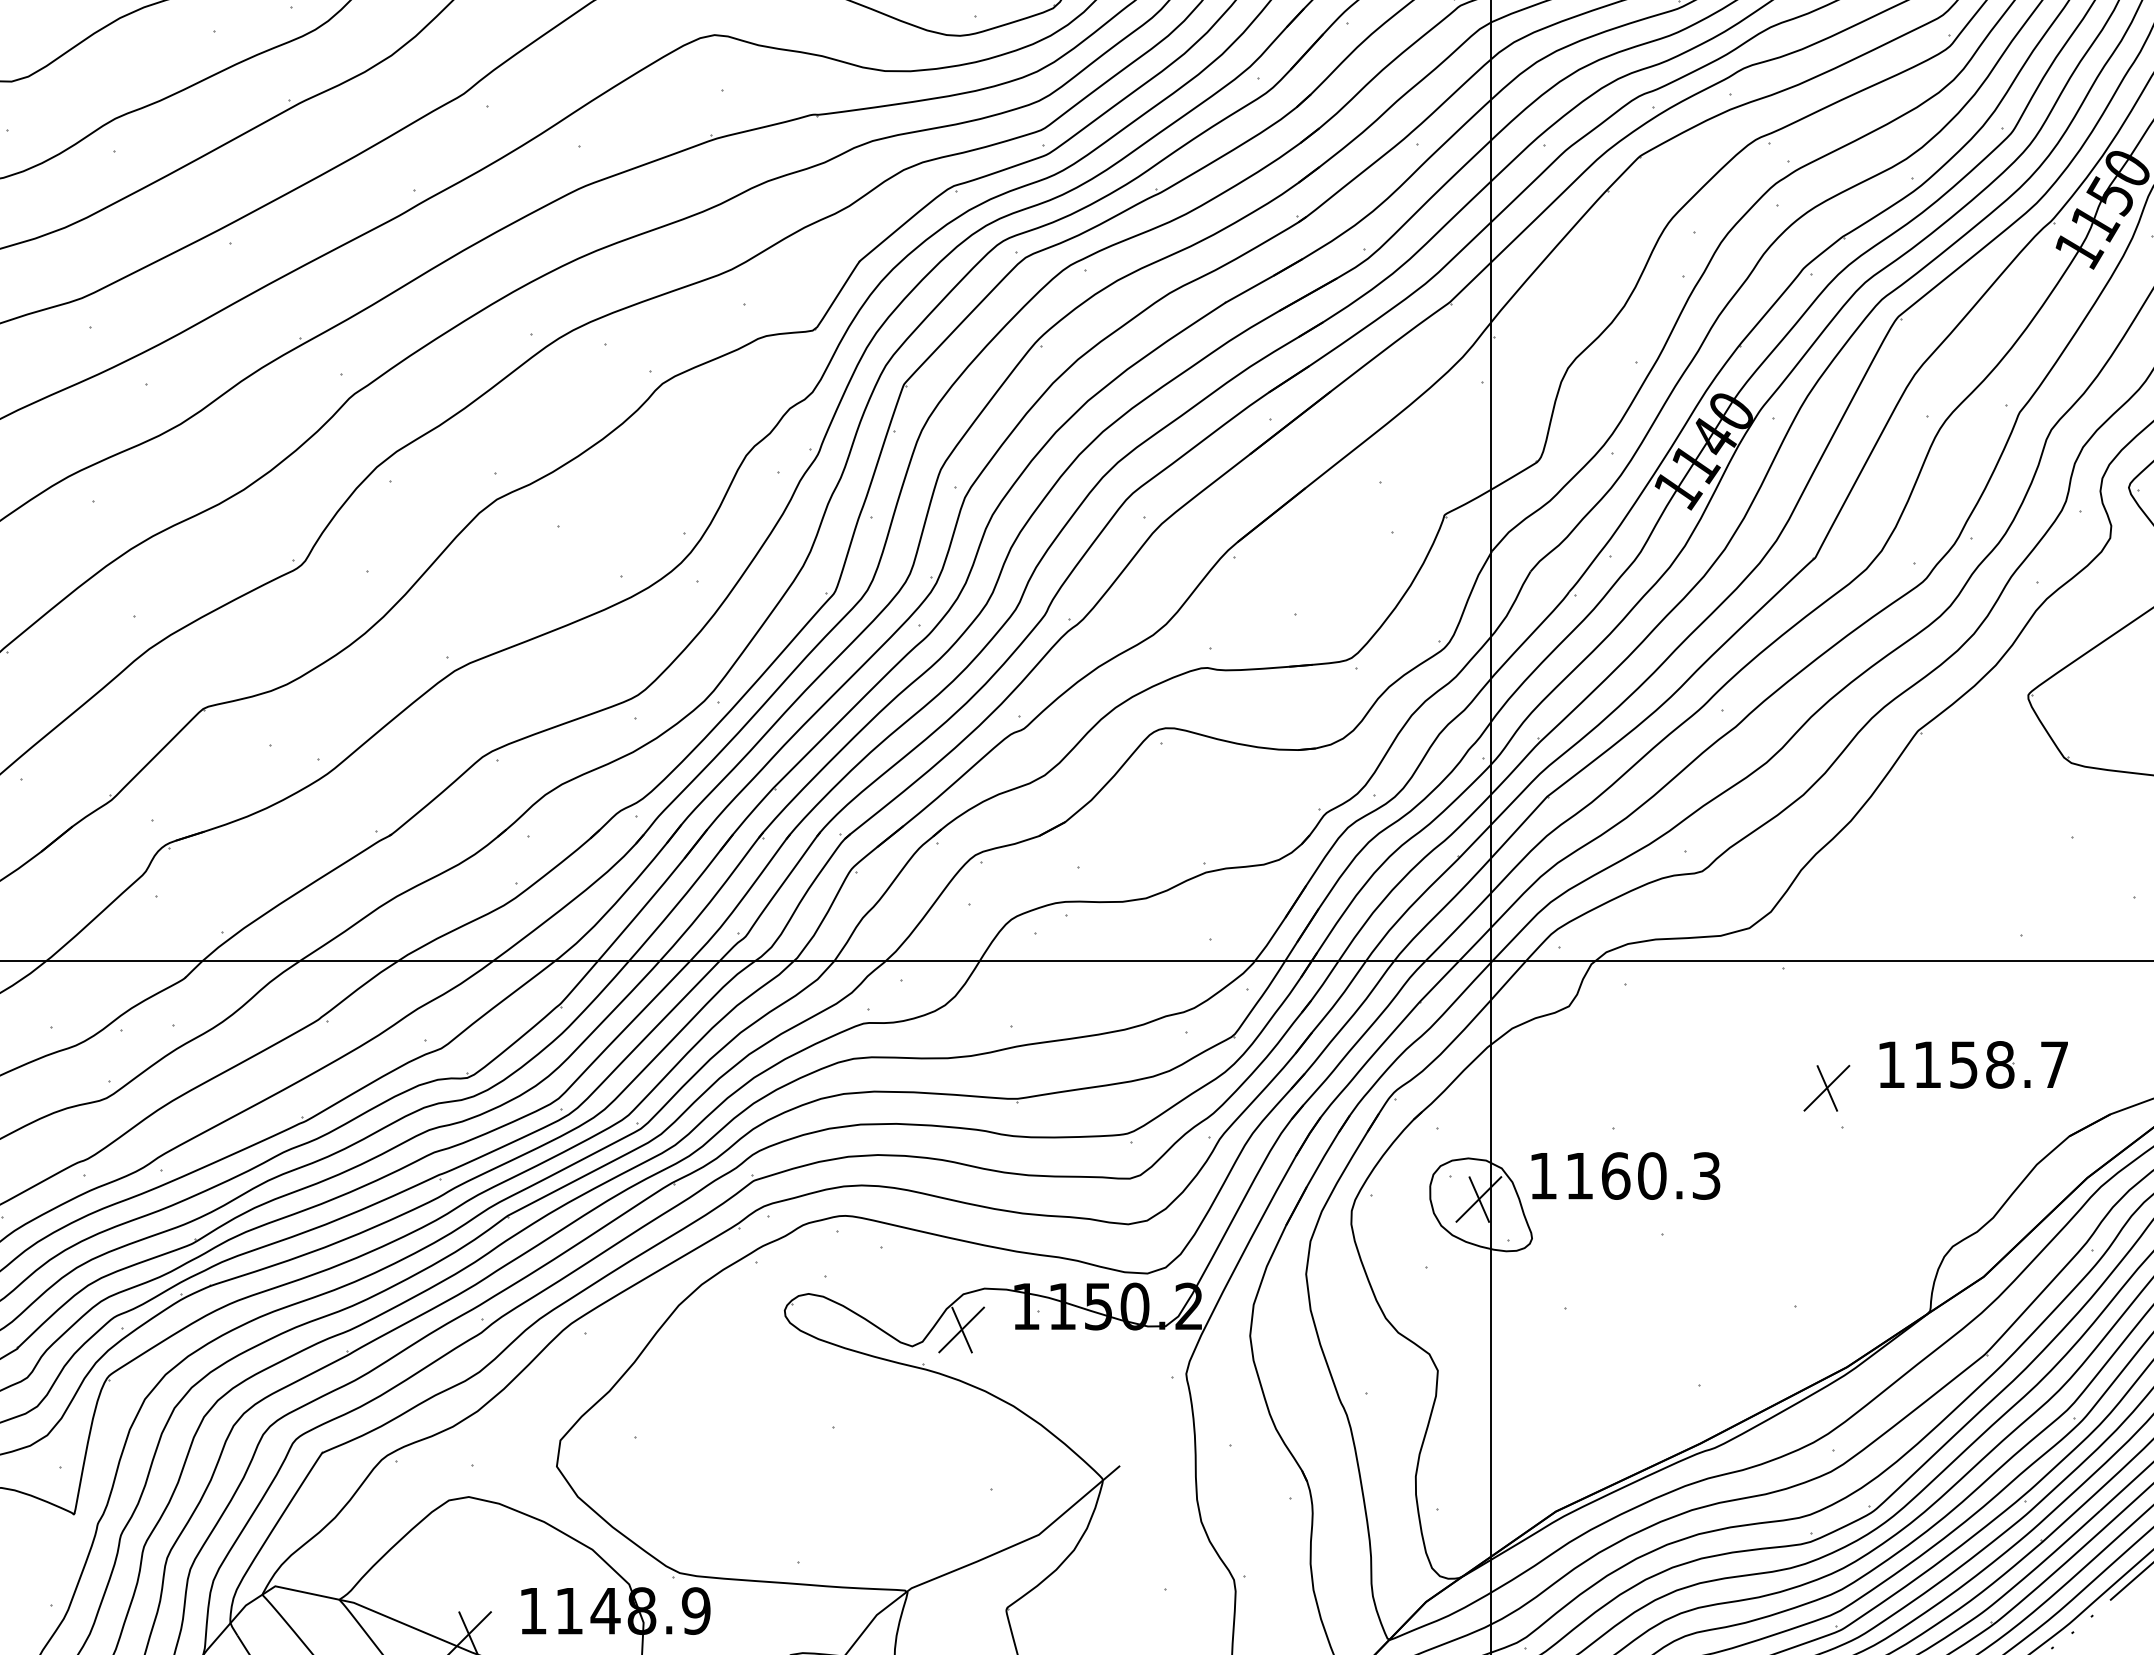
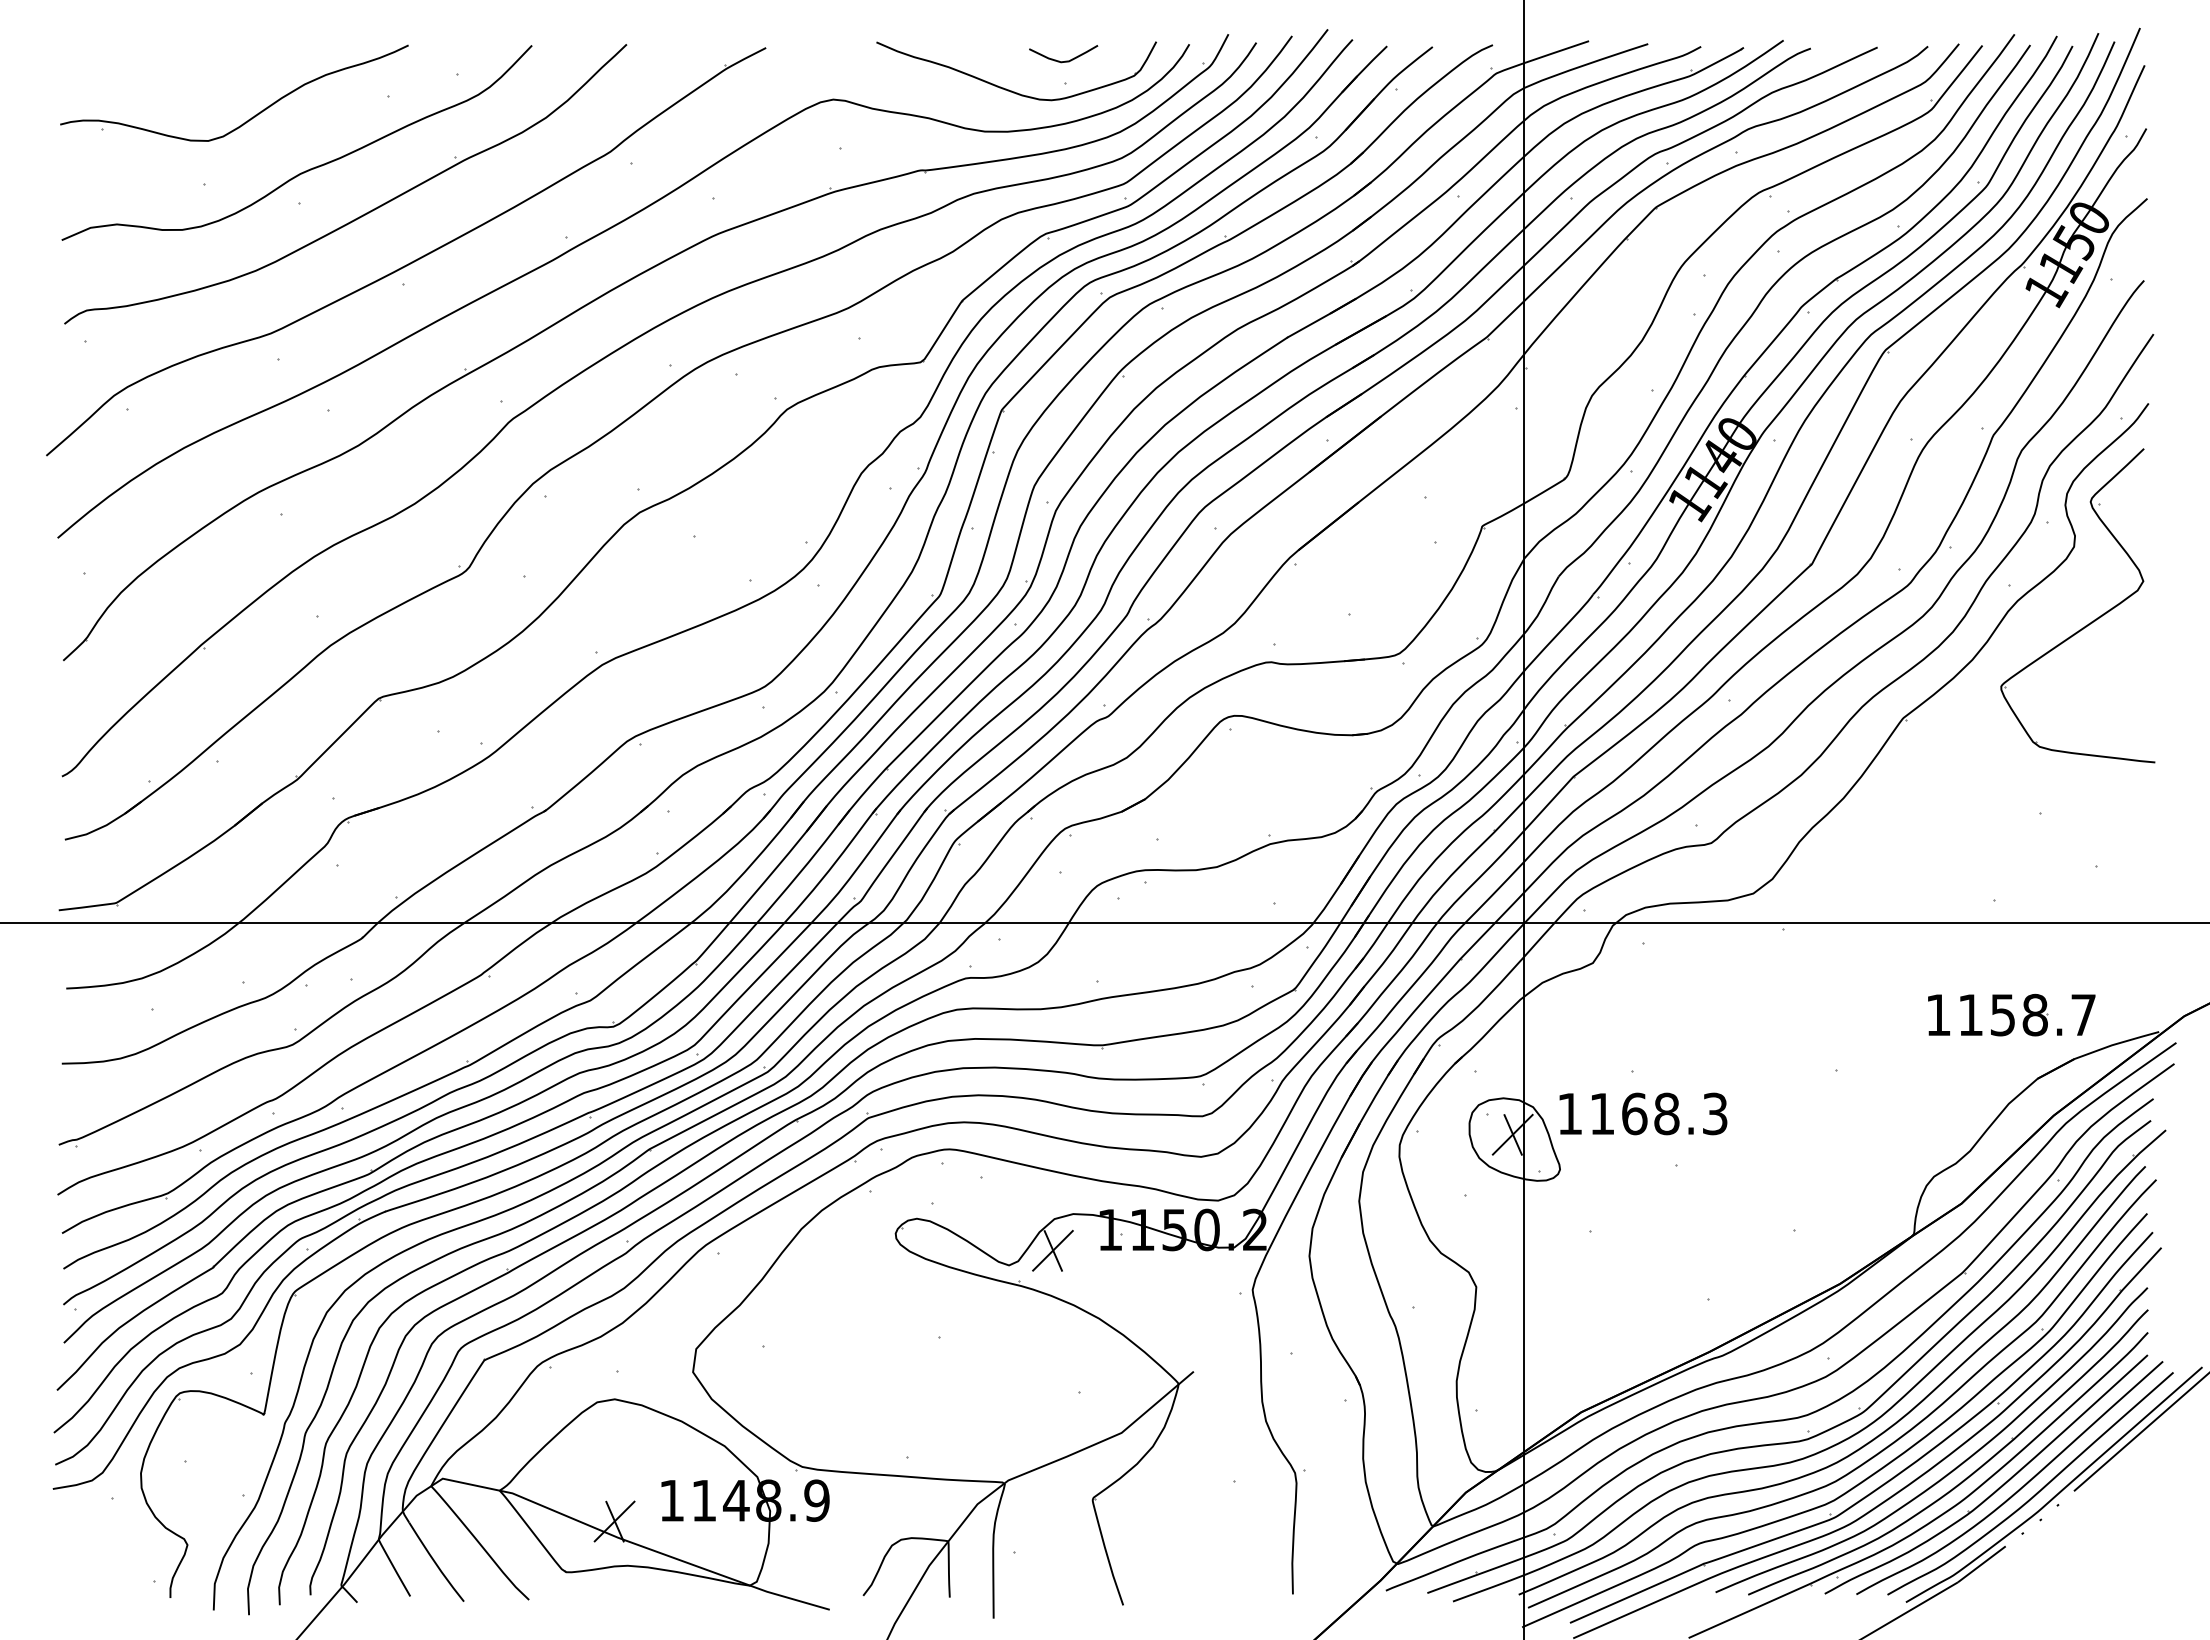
part: (1973, 1064) -> (2011, 1014), moved
part: (1827, 1087) -> (1822, 1035), removed
text: (1651, 1175) -> (1666, 1113), 1160.3 -> 1168.3

